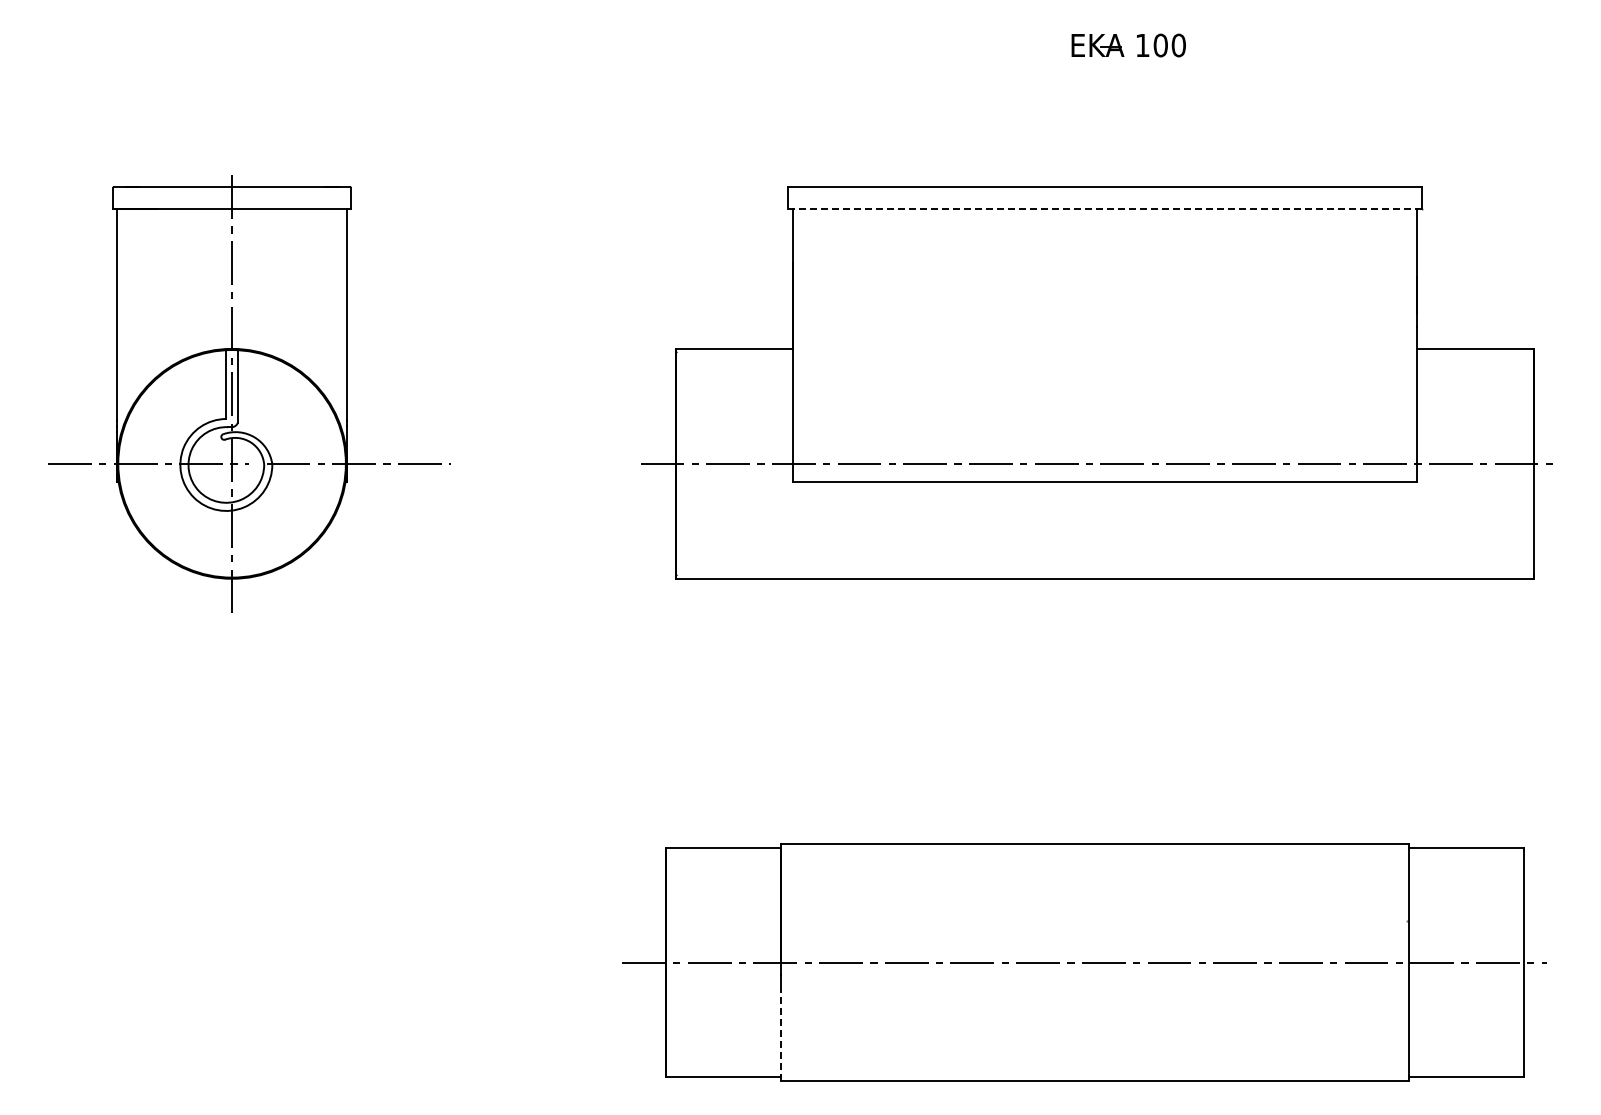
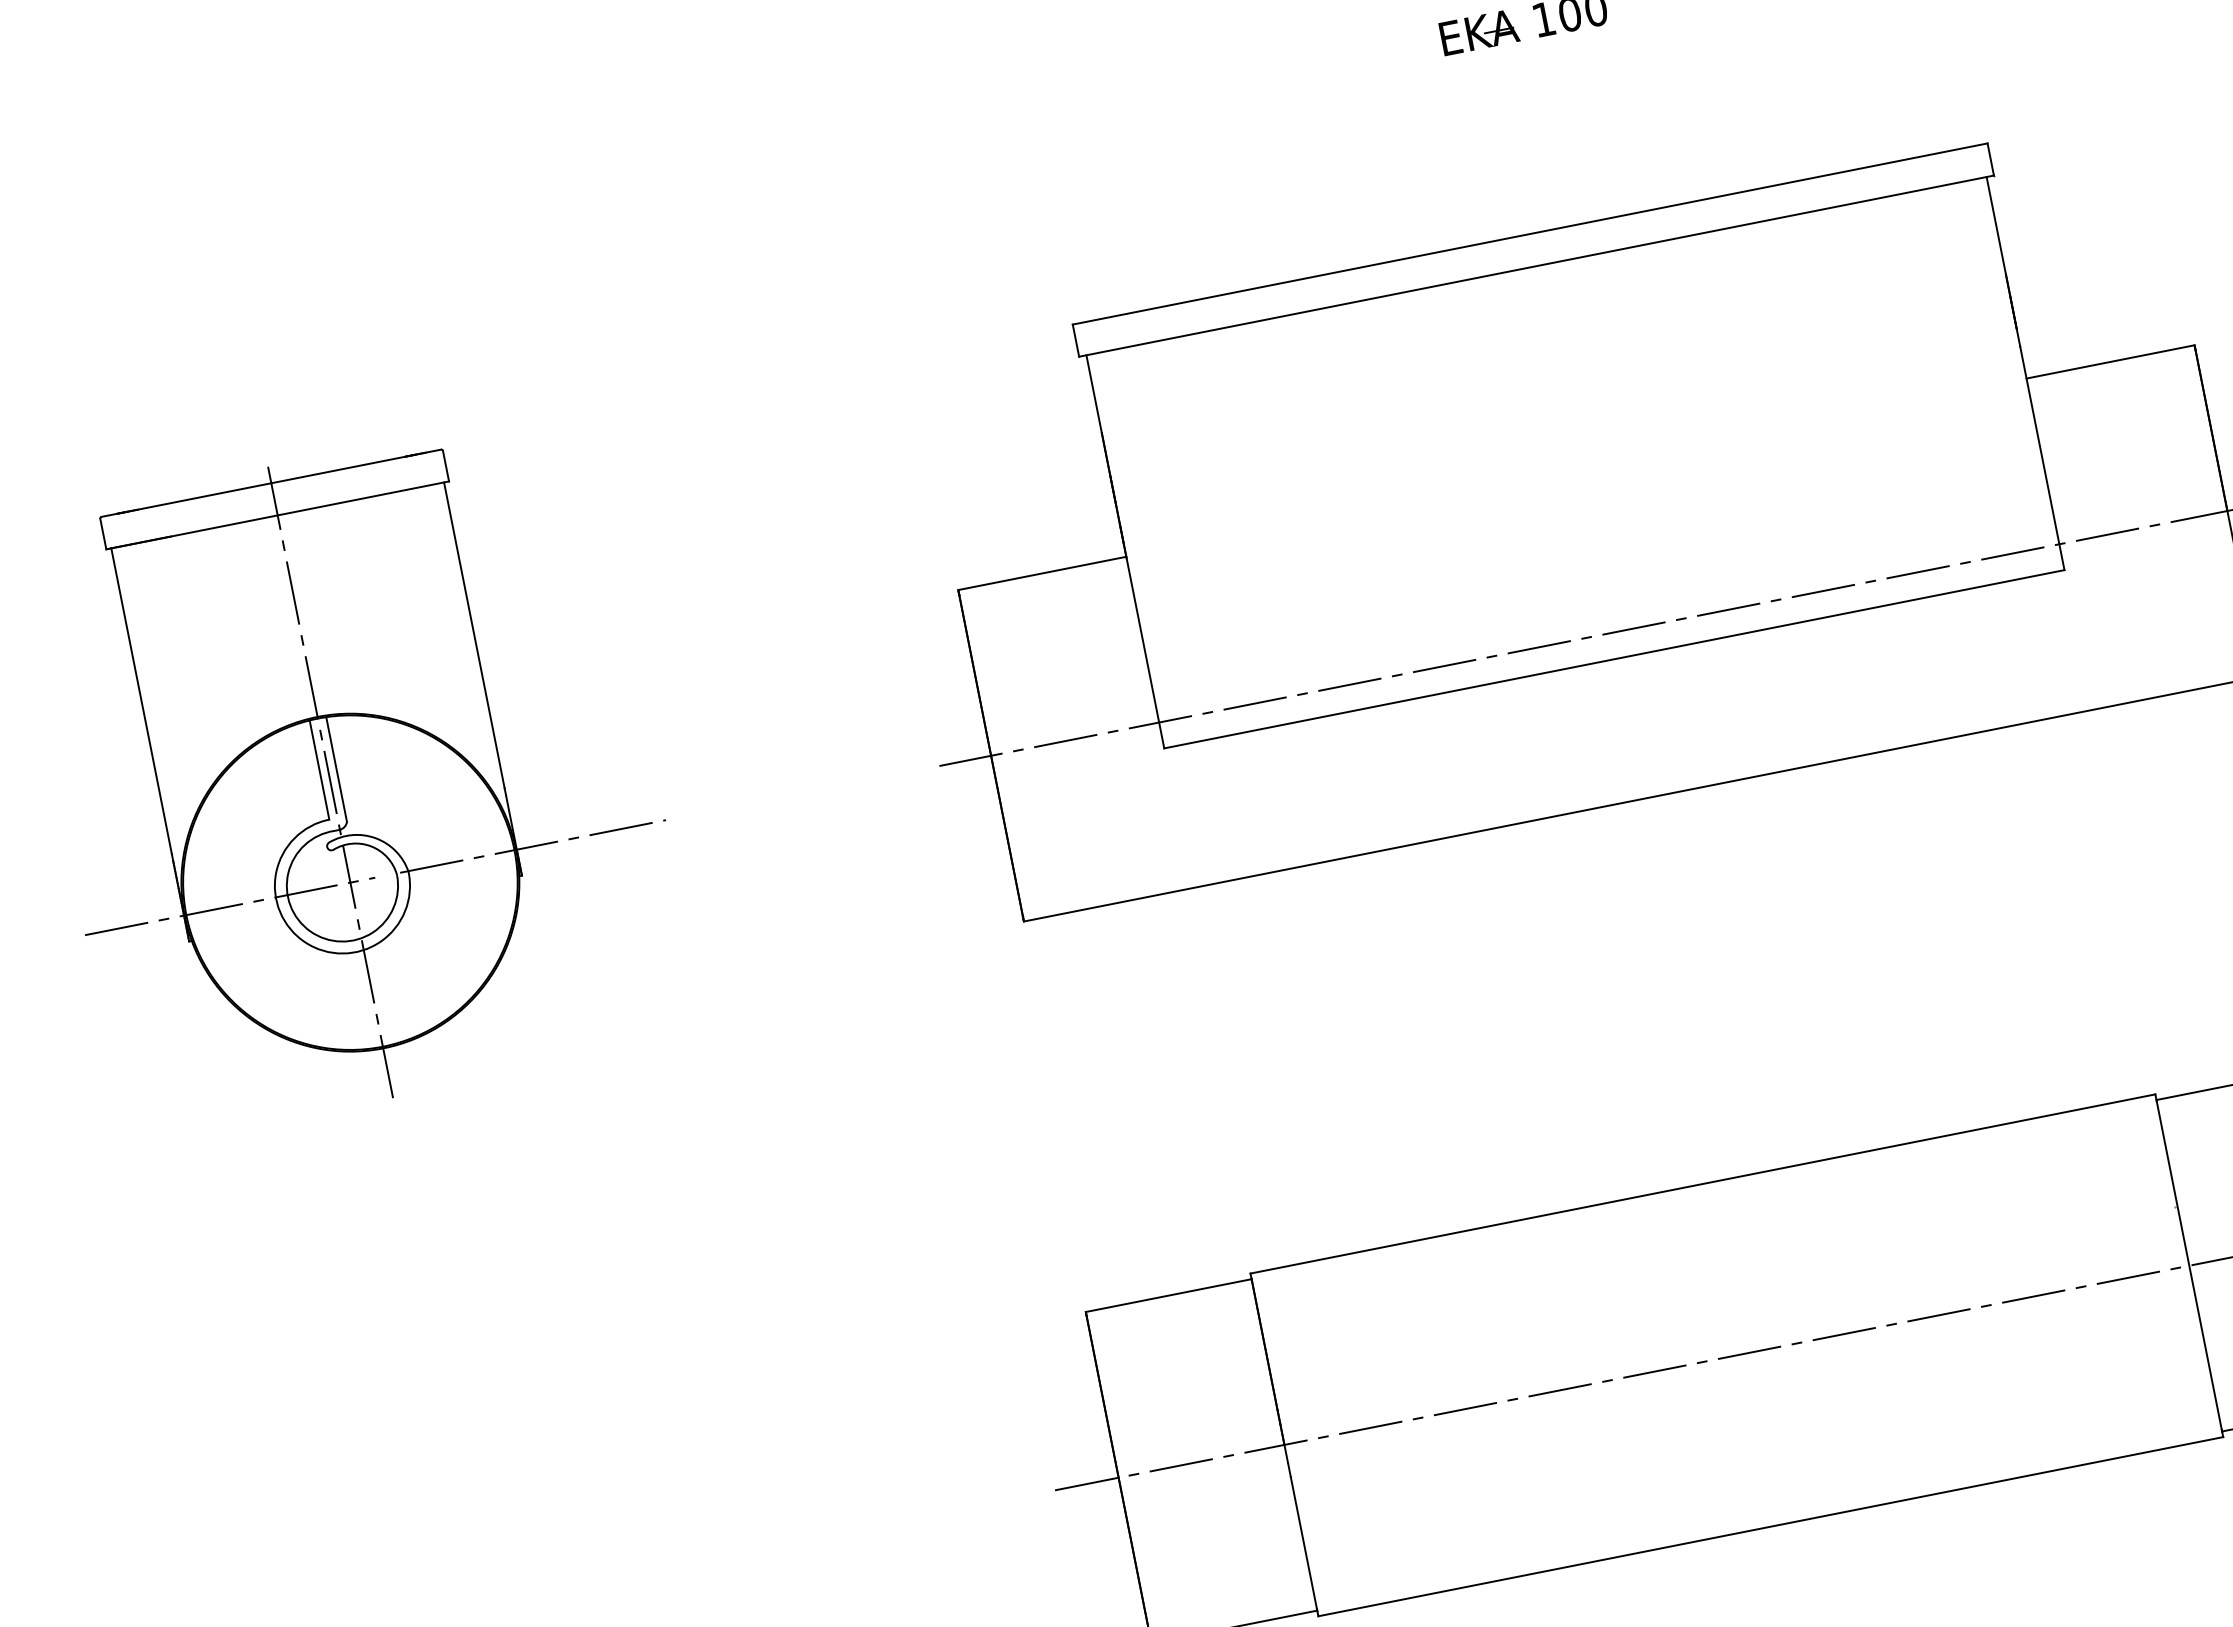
line: (1105, 209) -> (1537, 266), dashed -> solid
line: (781, 1032) -> (1304, 1545), dashed -> solid

